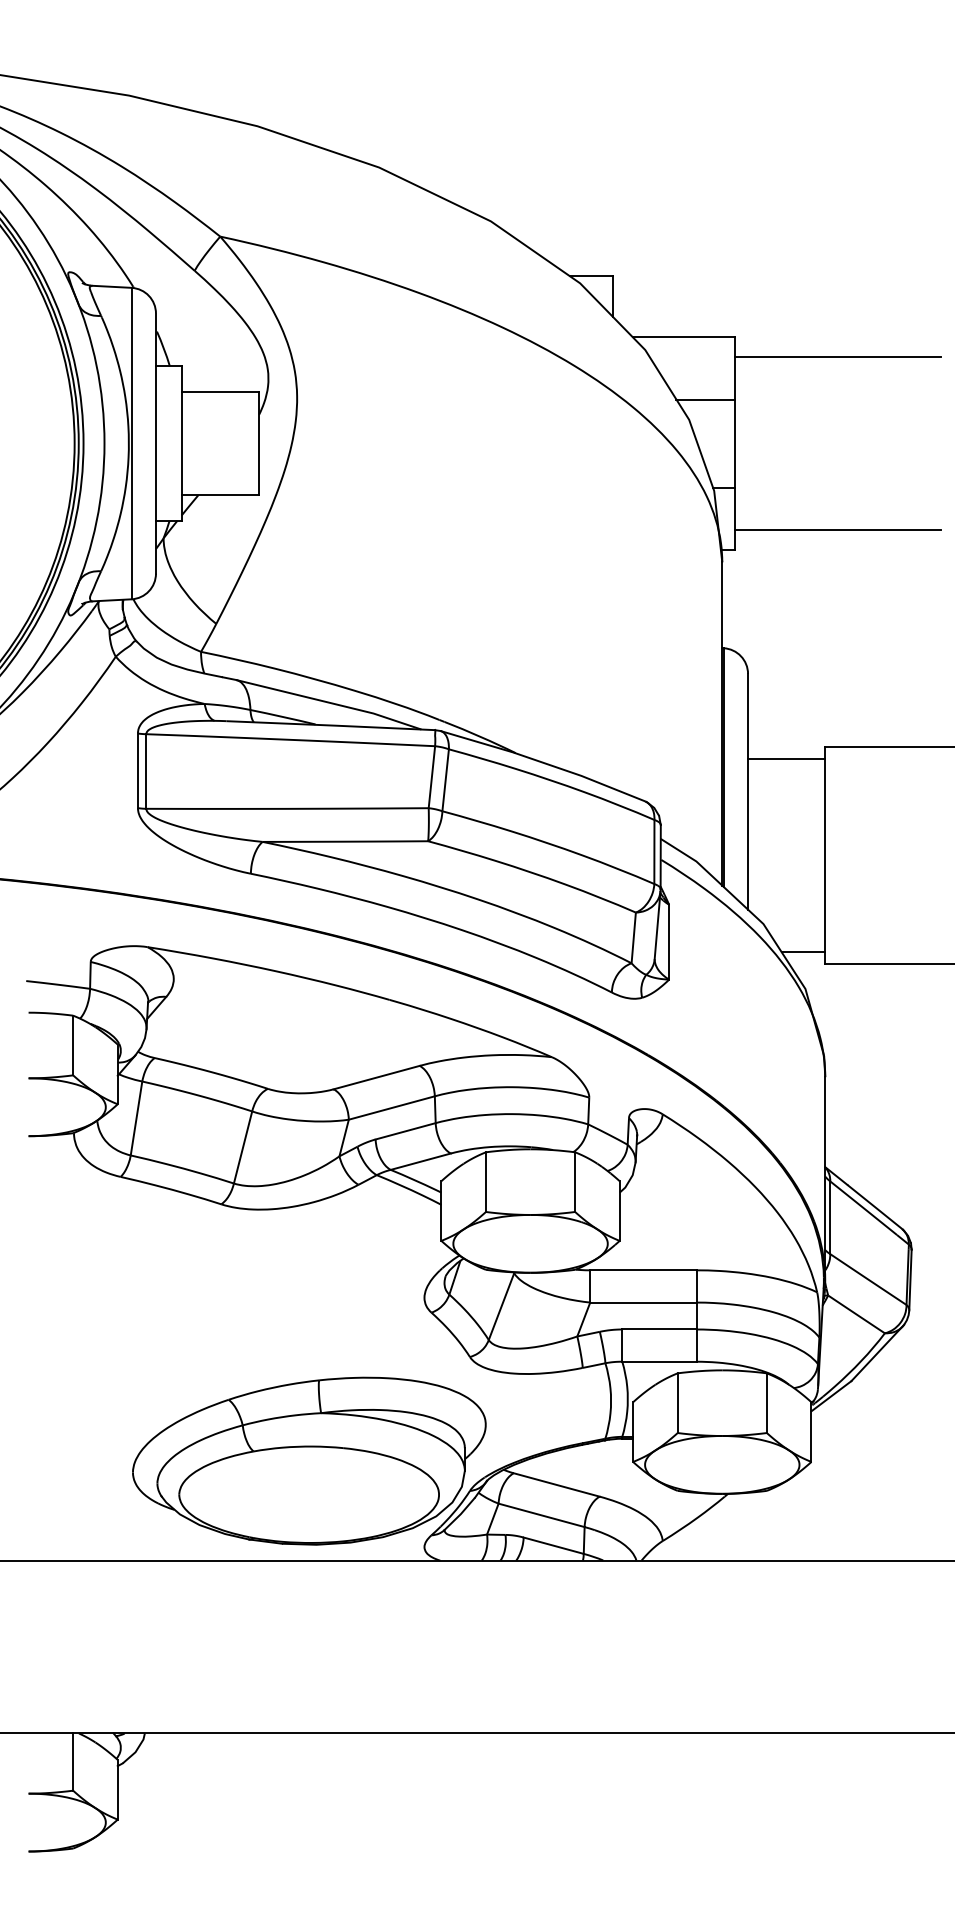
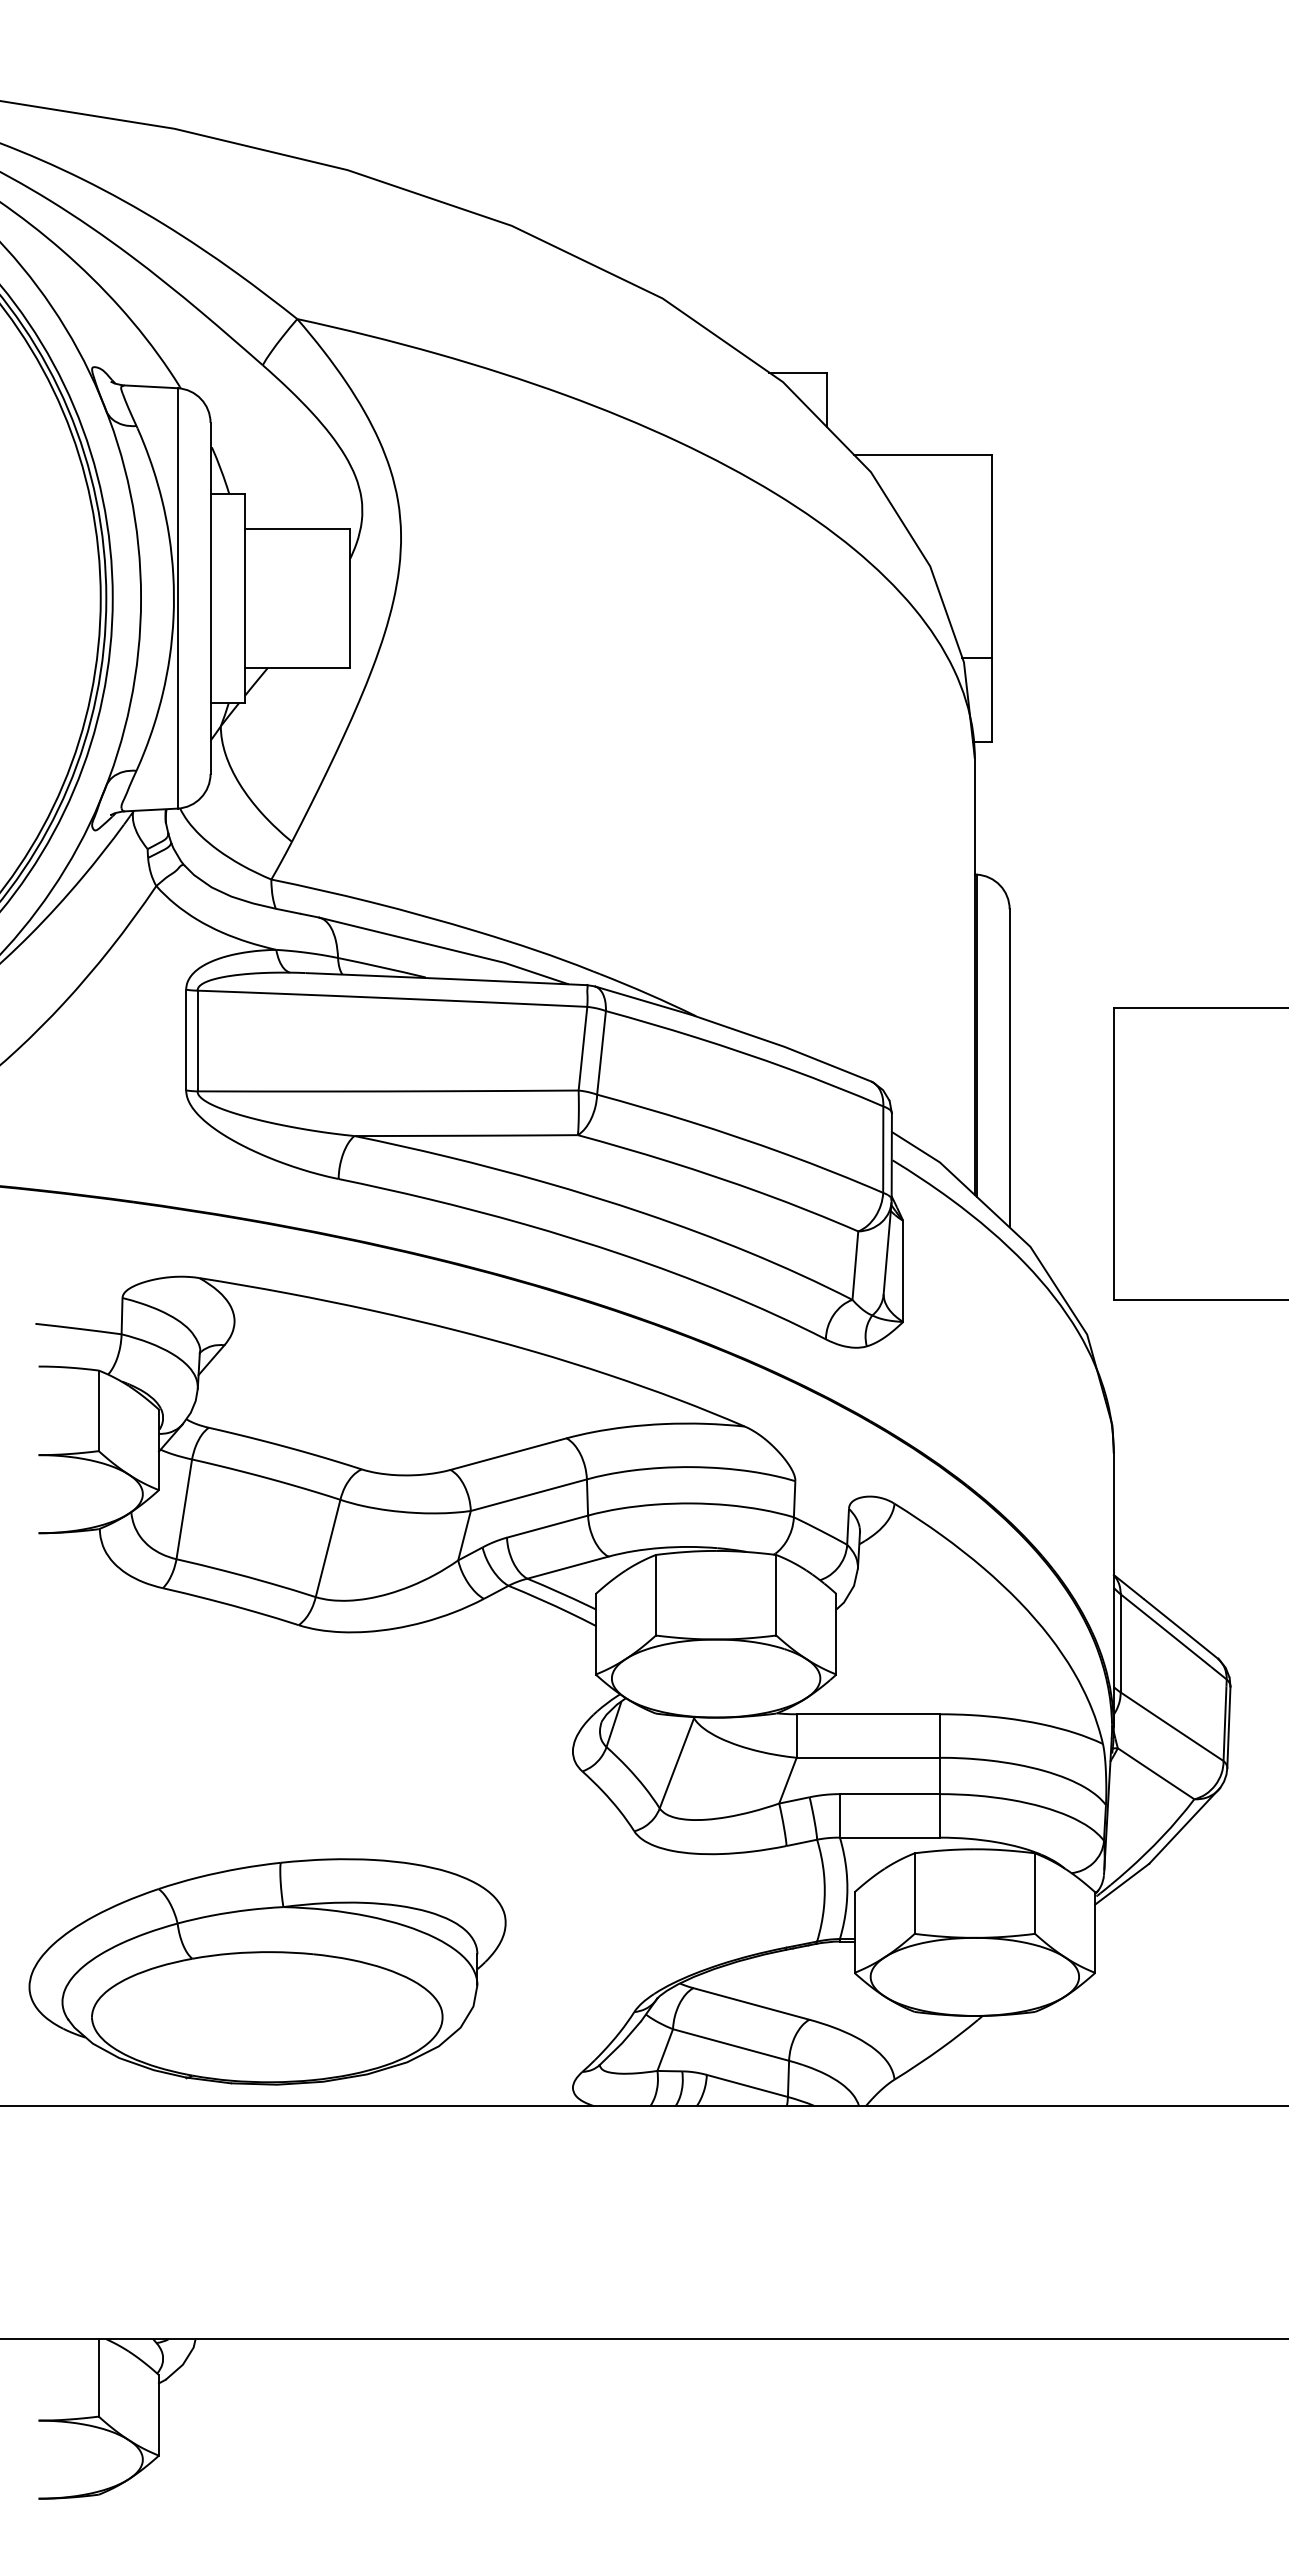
line: (838, 356) -> (1131, 481), removed
line: (705, 399) -> (952, 539), removed
line: (838, 530) -> (1131, 715), removed
line: (786, 759) -> (1061, 1024), removed
line: (802, 951) -> (1083, 1284), removed
part: (309, 1460) -> (267, 1971), moved

